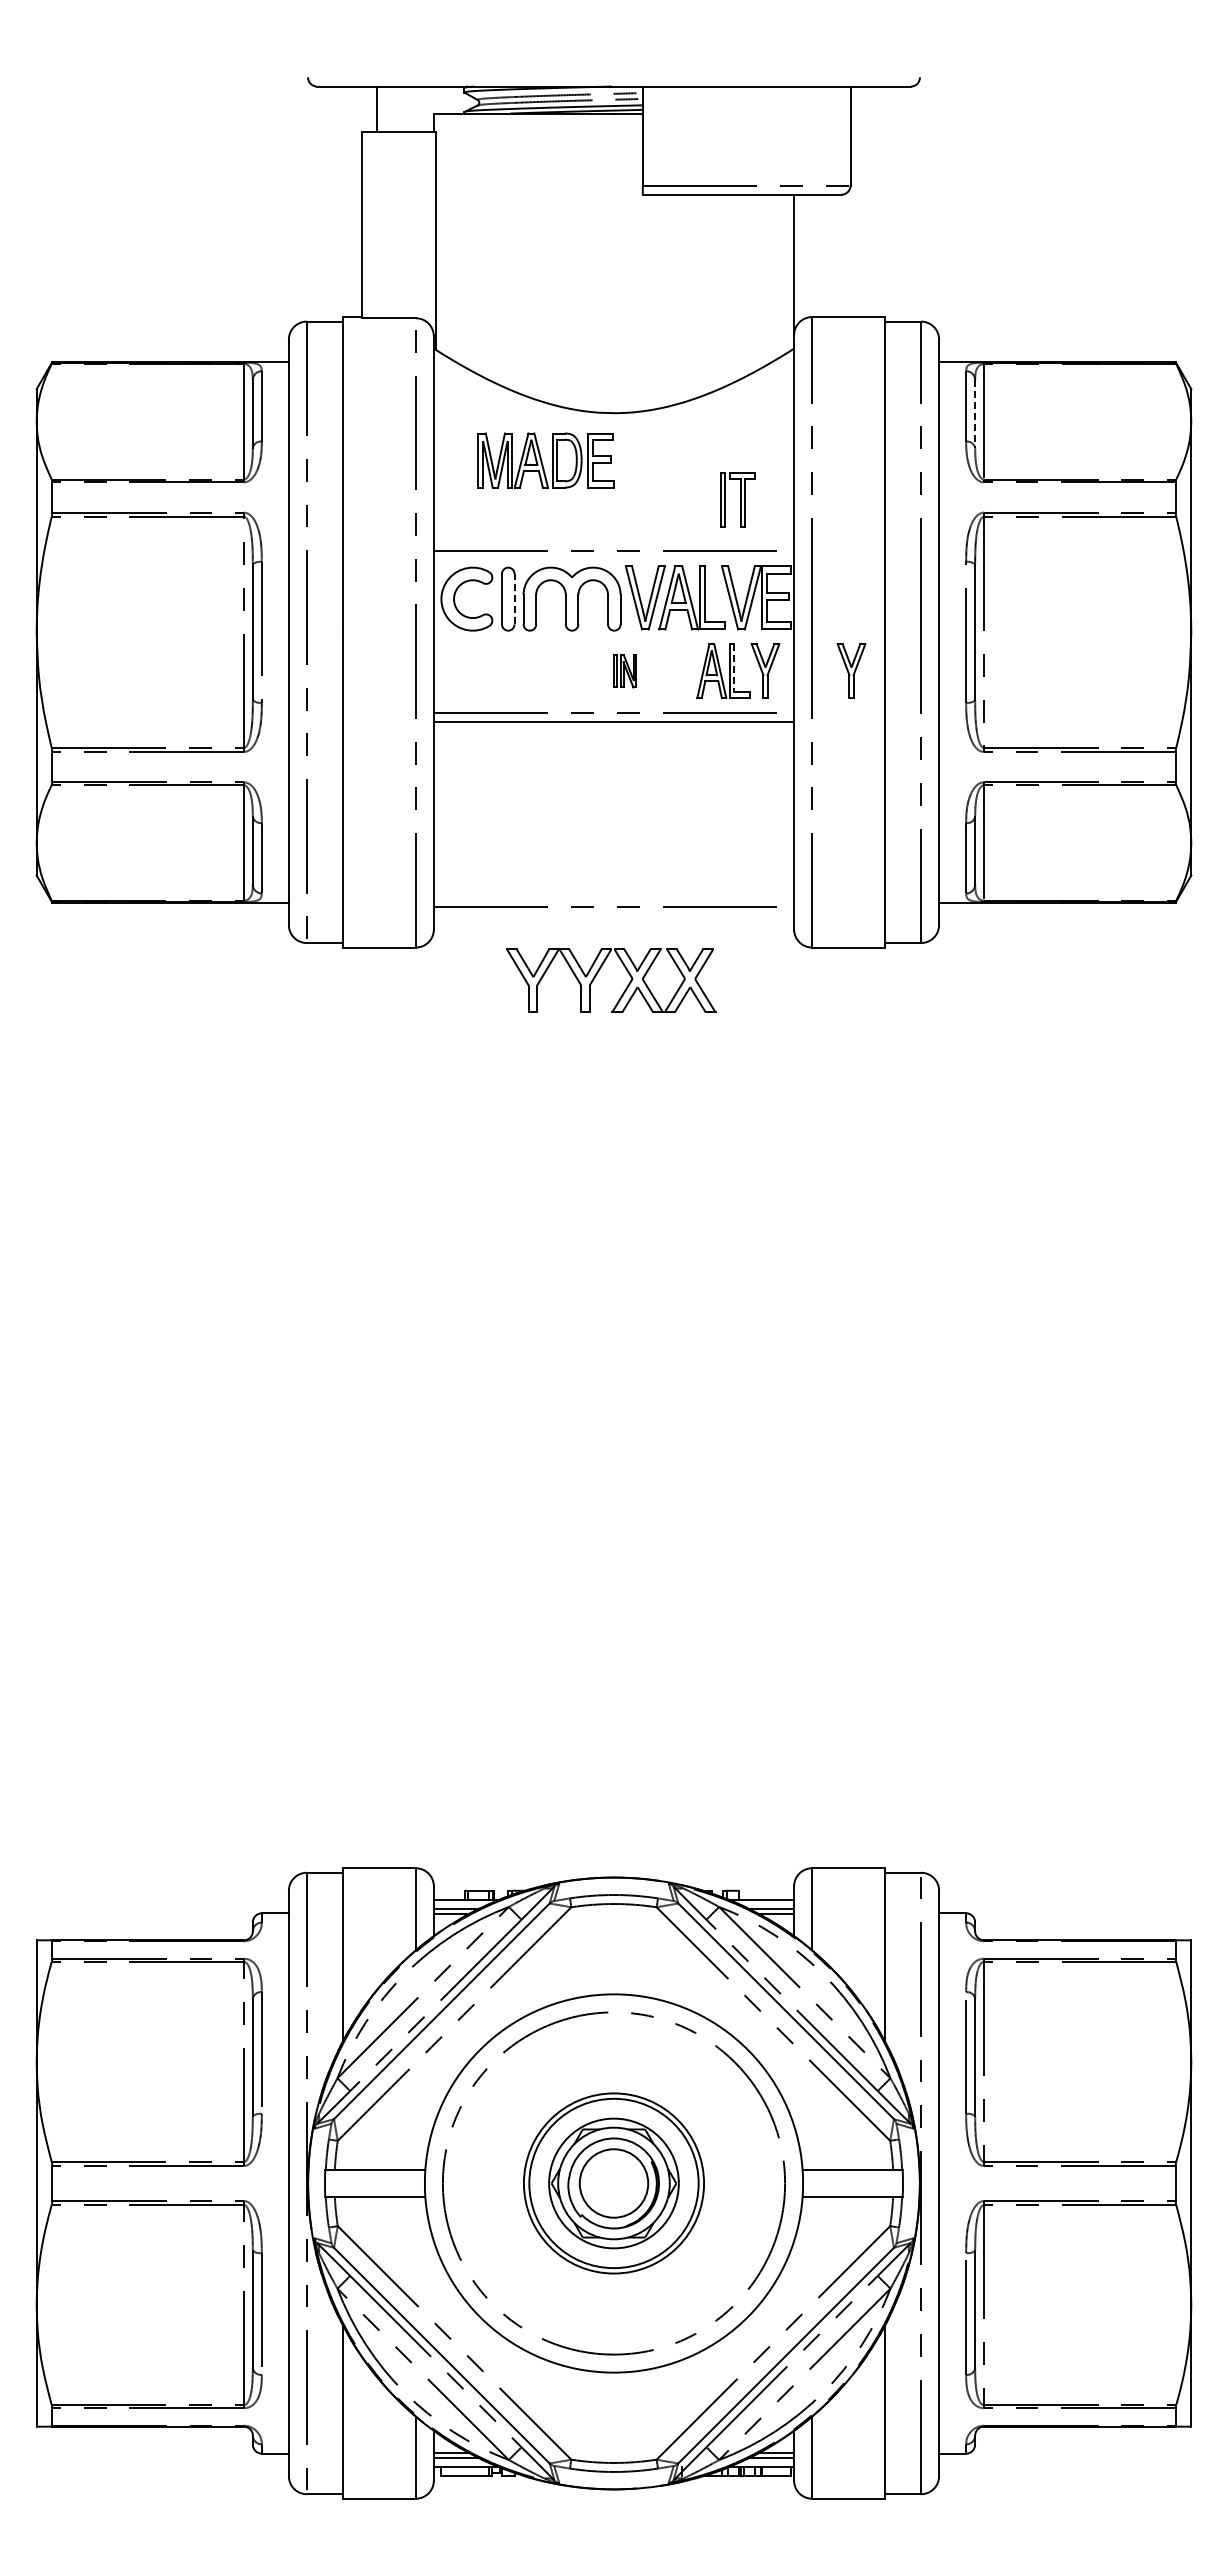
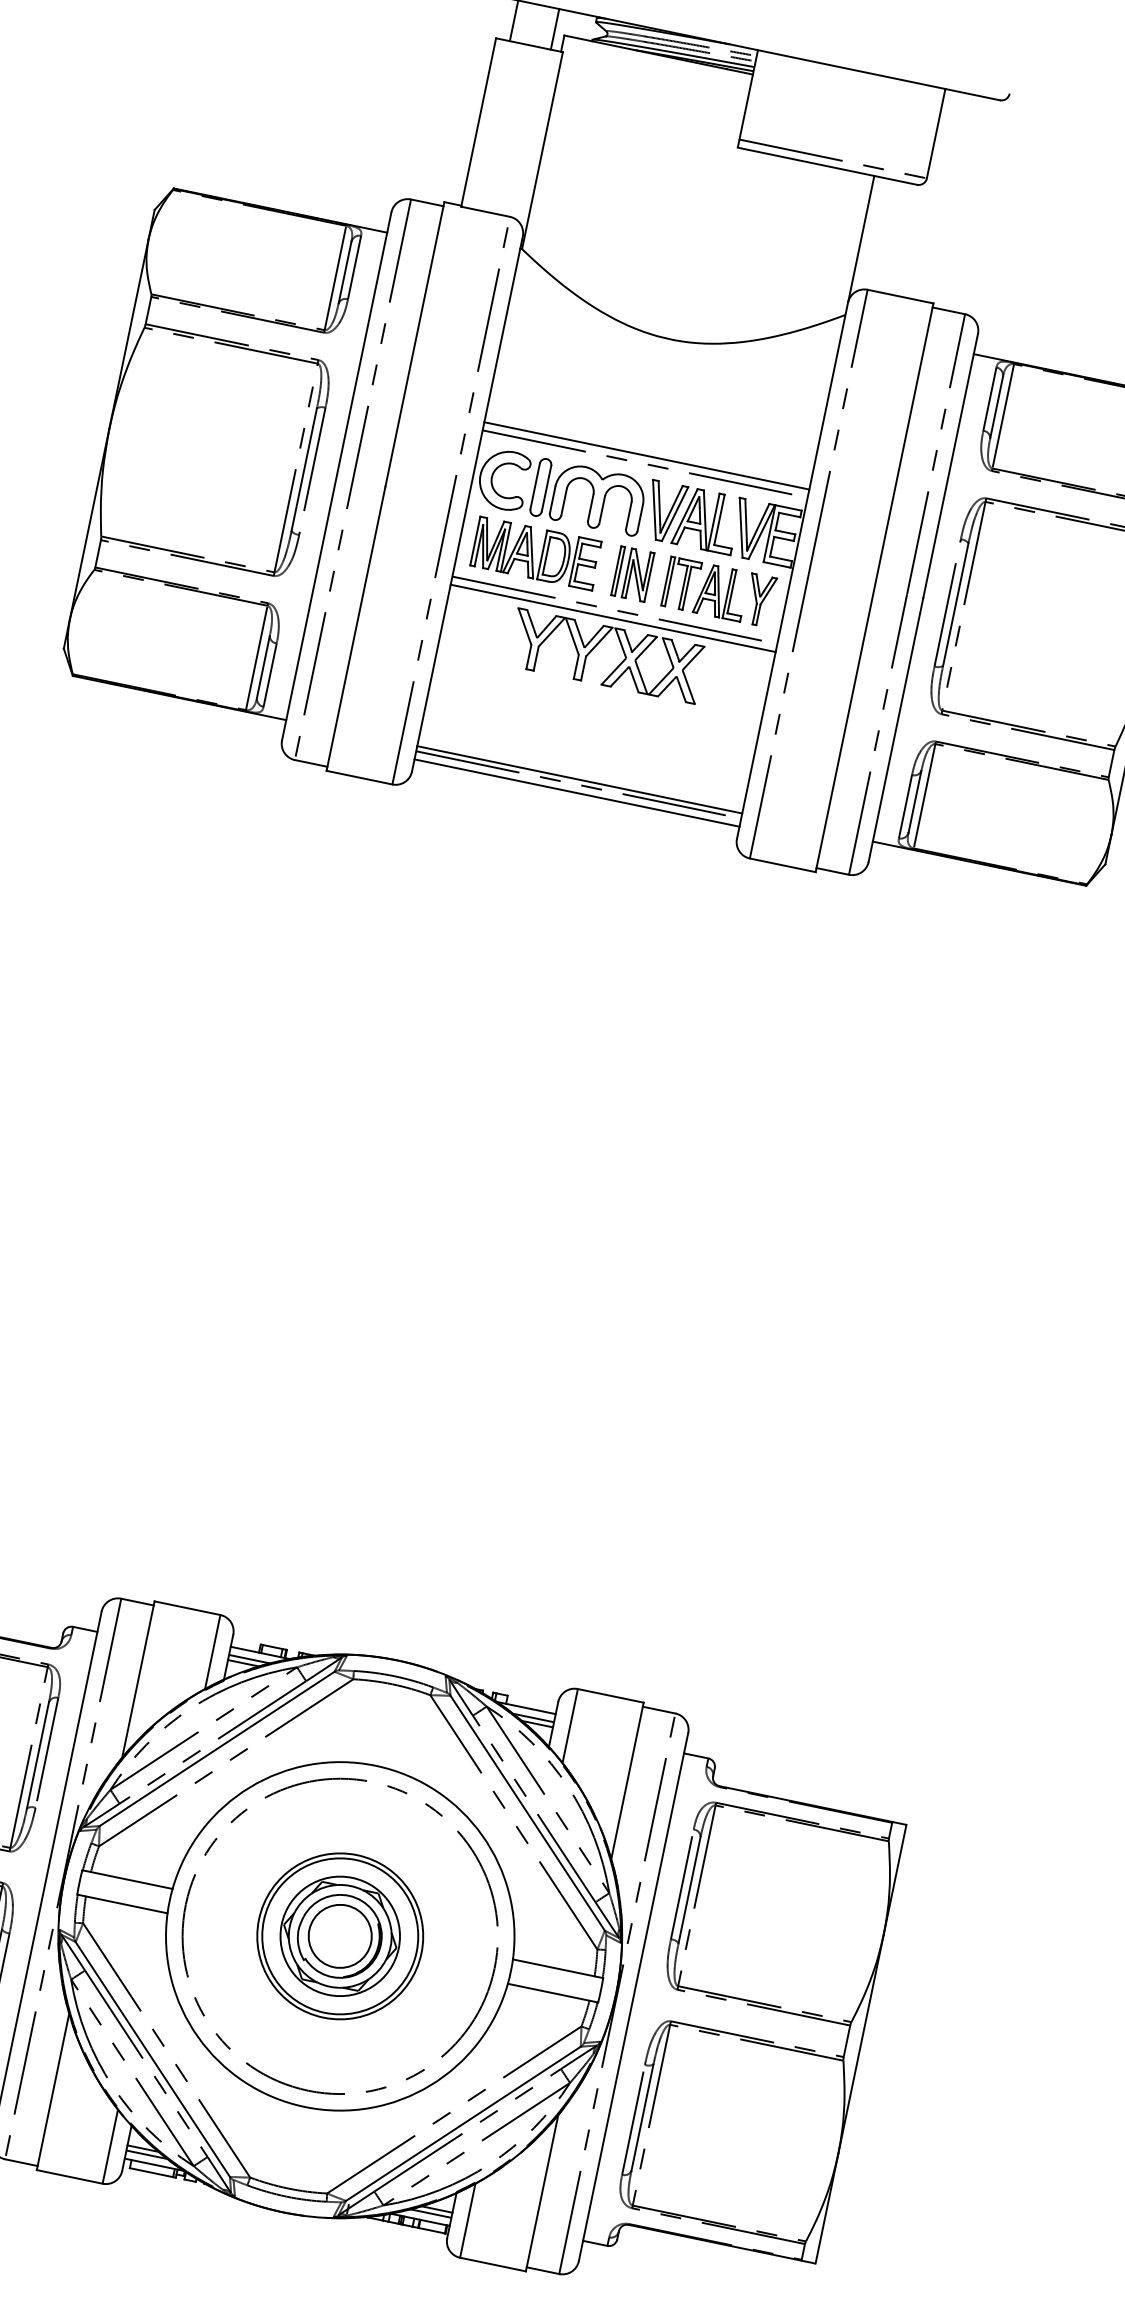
line: (422, 108) -> (555, 28), added
line: (975, 413) -> (997, 407), dashed -> solid
part: (545, 460) -> (535, 553), moved
part: (737, 499) -> (681, 583), moved
line: (613, 542) -> (646, 456), added
line: (514, 598) -> (546, 488), dashed -> solid
line: (734, 667) -> (732, 591), dashed -> solid
part: (851, 670) -> (837, 615), removed
part: (624, 671) -> (632, 574), size x1.67
line: (613, 901) -> (579, 779), added
line: (613, 916) -> (576, 793), added
part: (599, 971) -> (597, 645), moved

